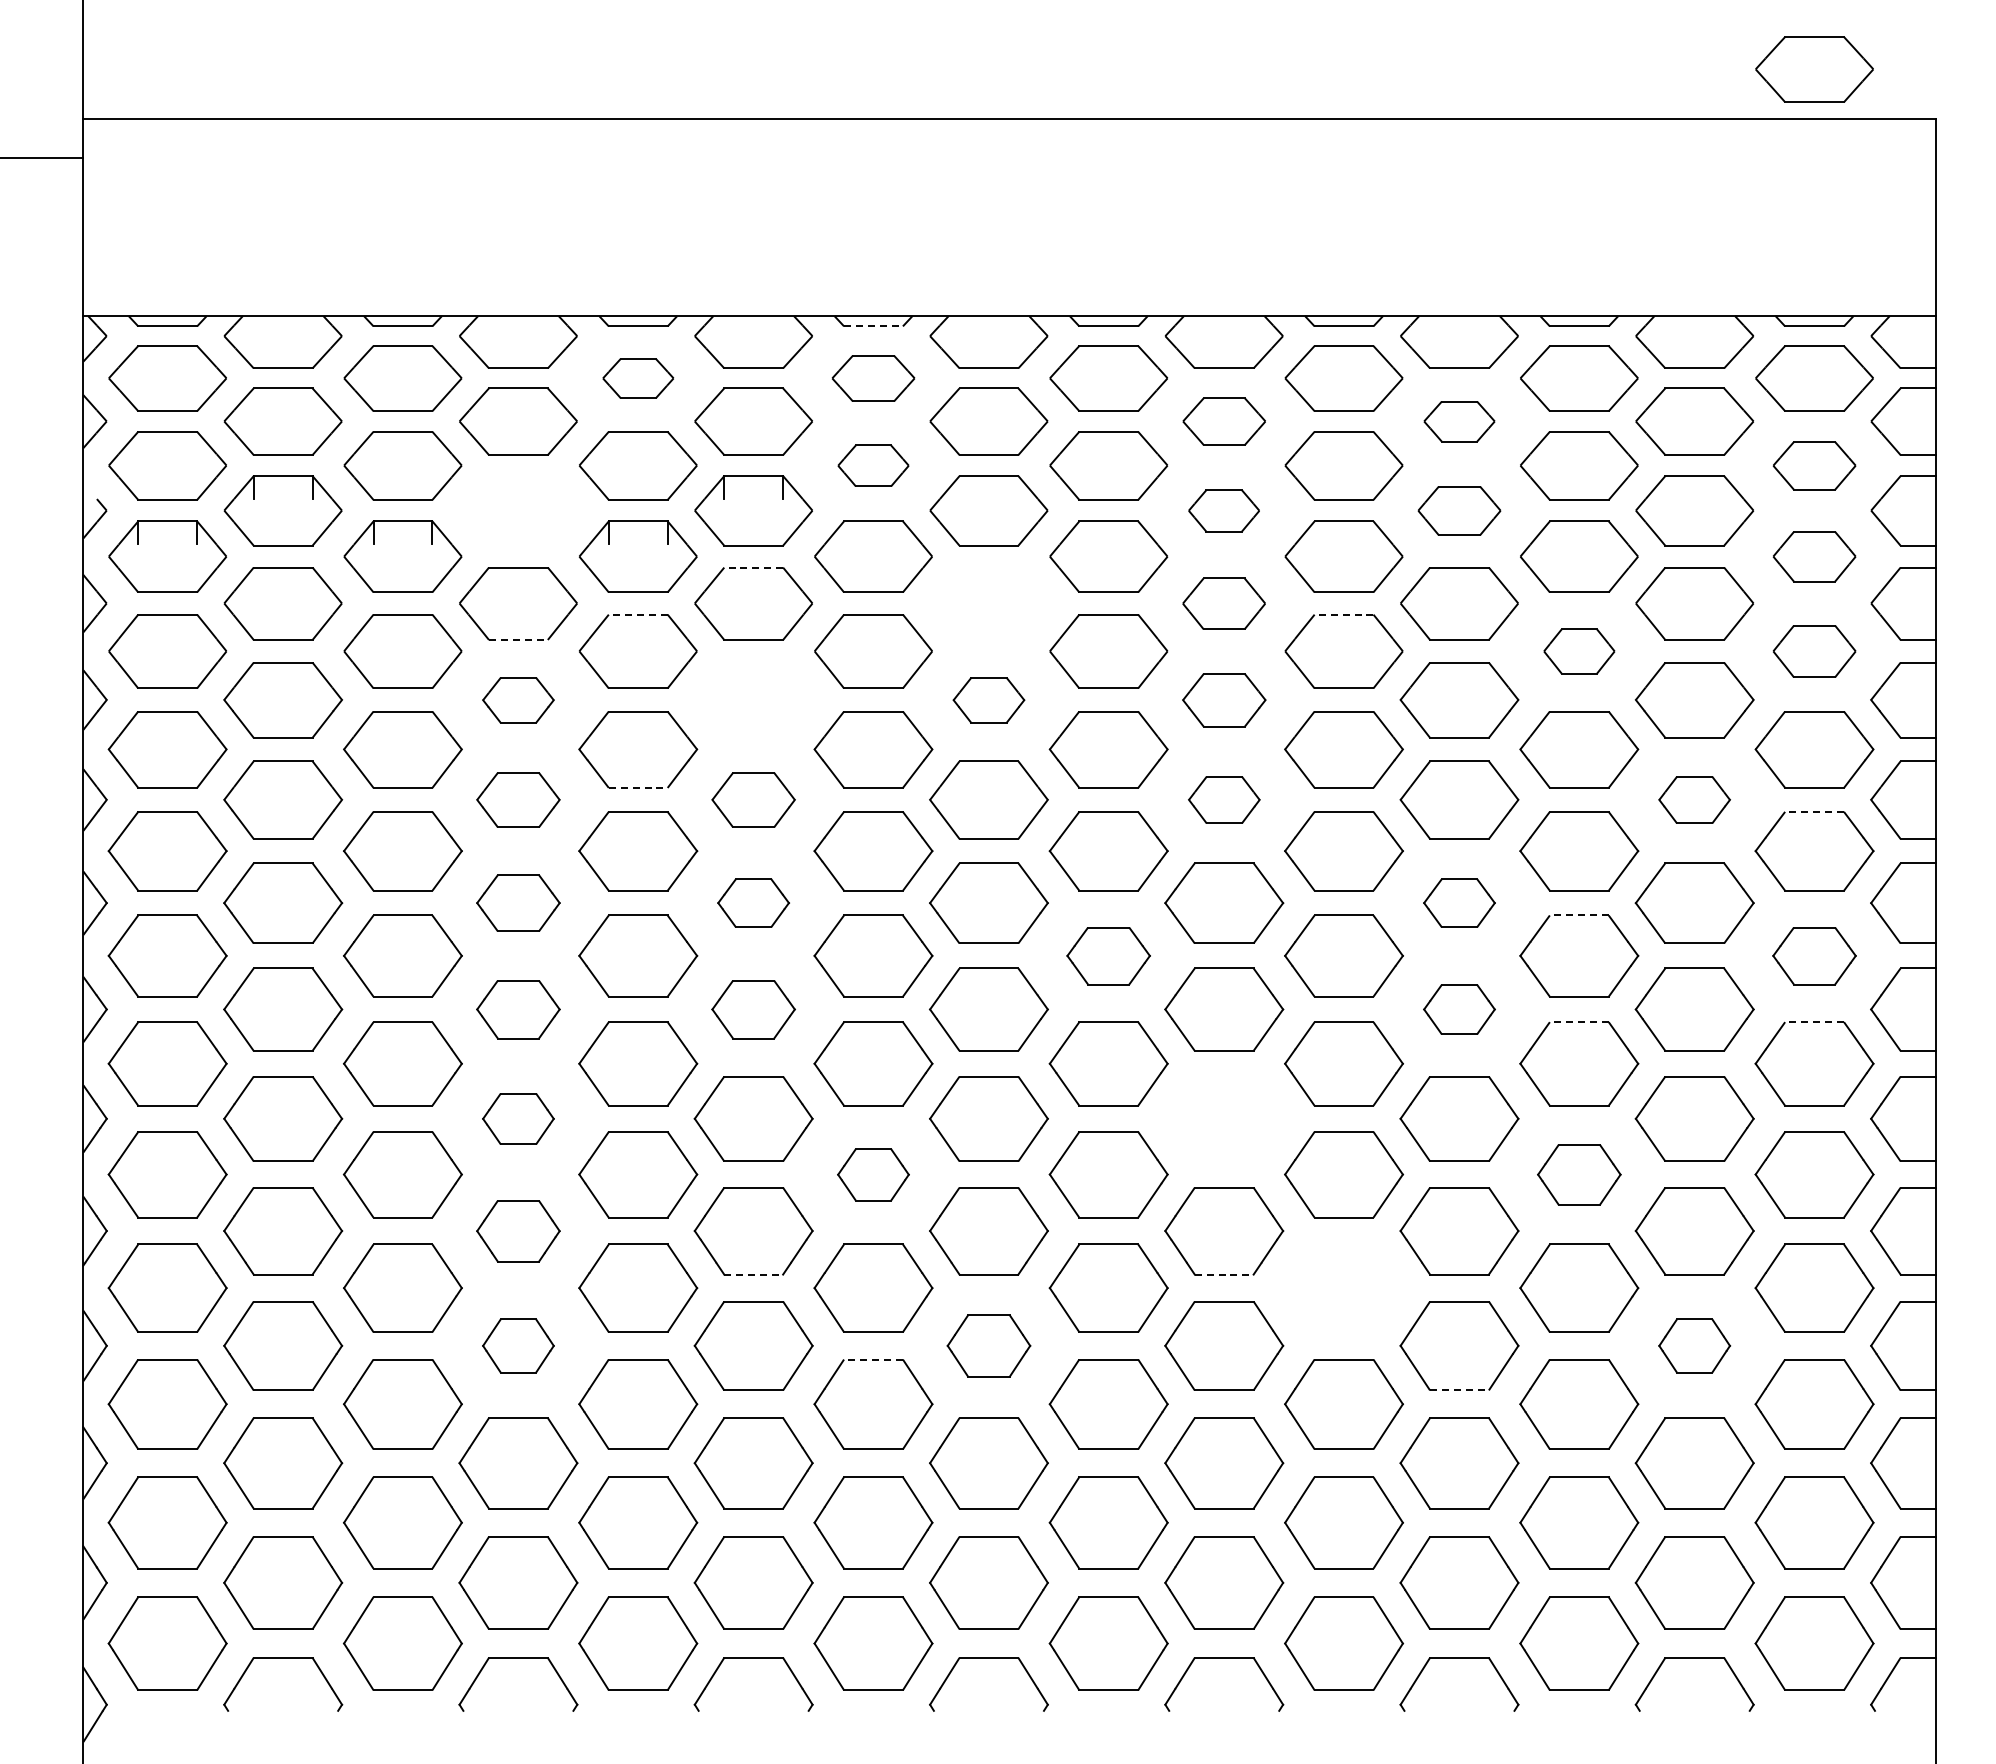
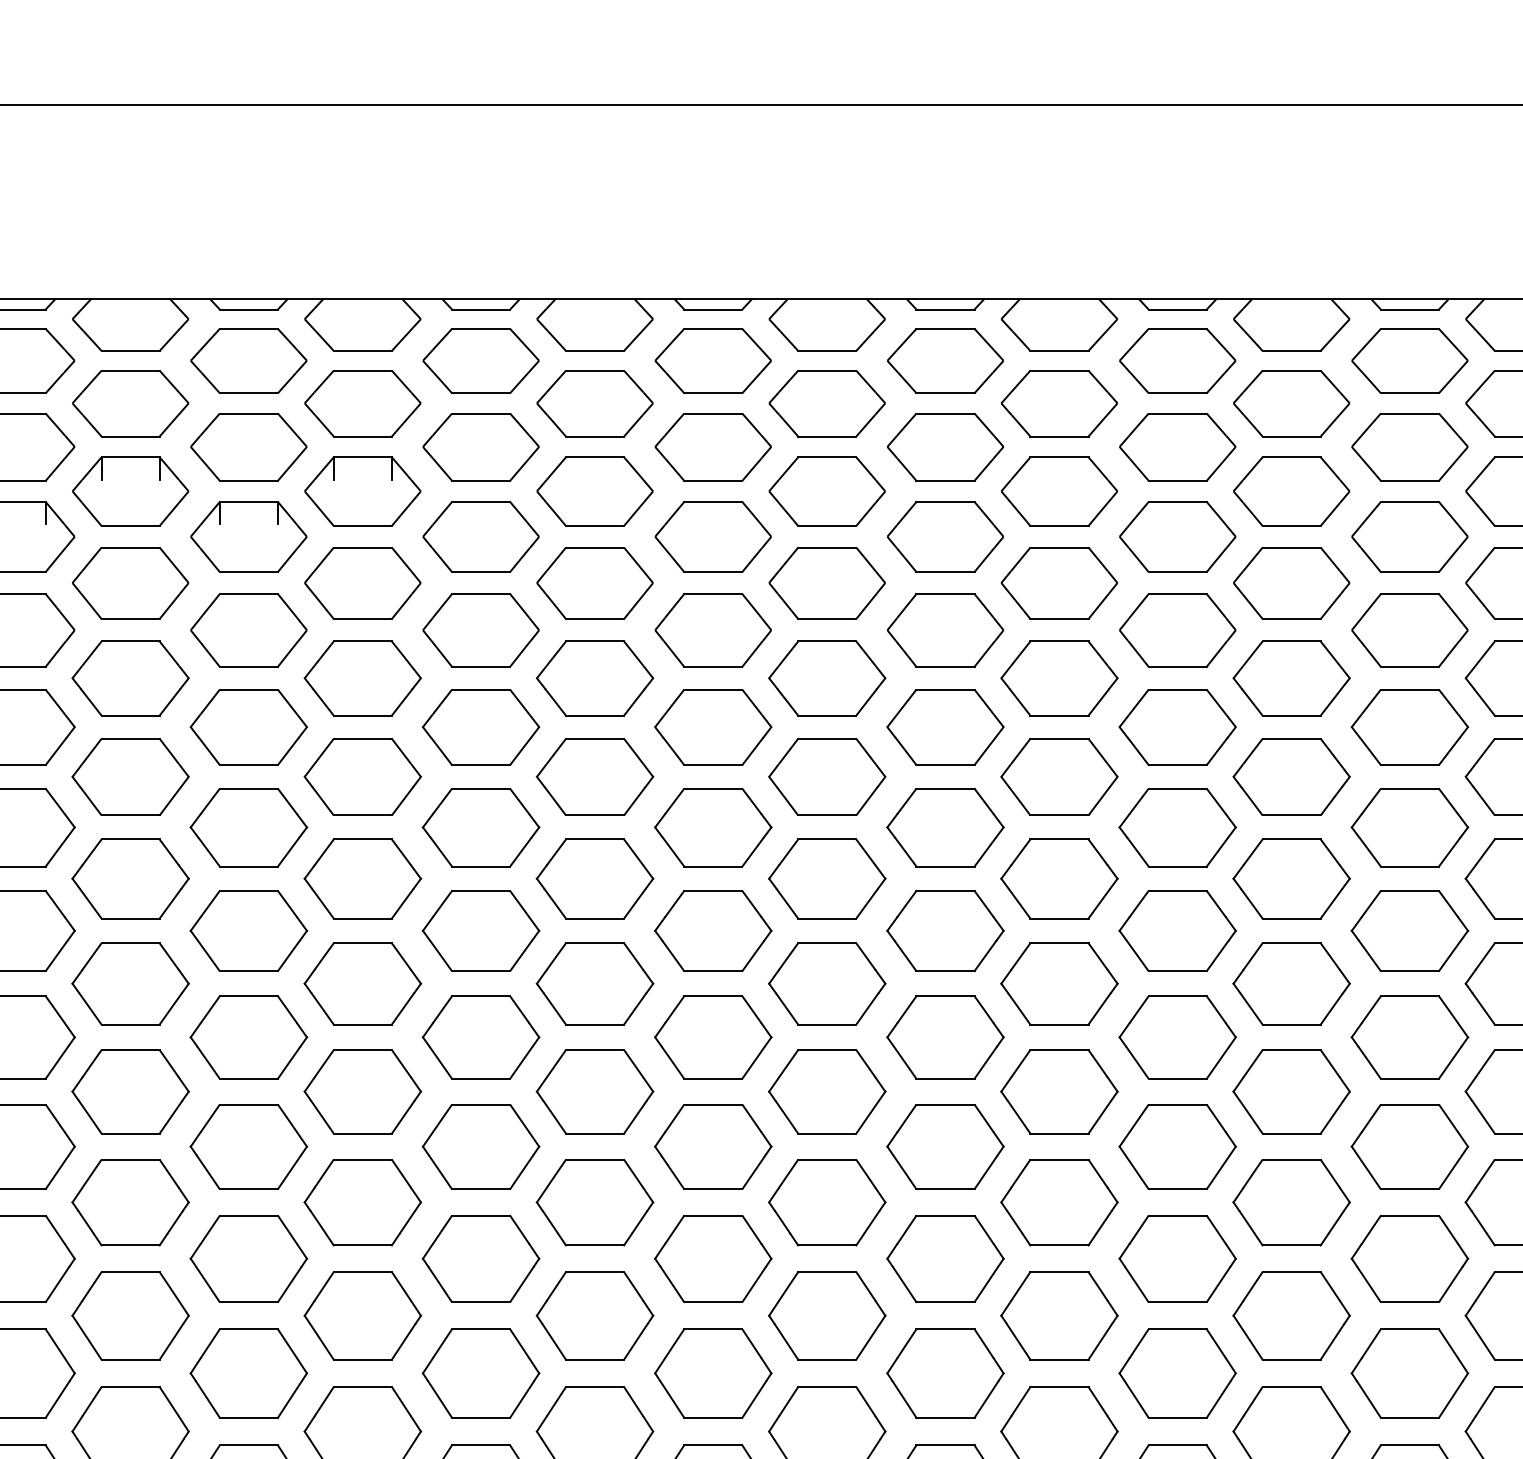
part: (1814, 69) -> (1409, 55), removed
line: (874, 326) -> (482, 309), dashed -> solid
part: (638, 378) -> (249, 360), size x1.67
part: (873, 378) -> (481, 360), size x1.43
part: (1224, 421) -> (827, 403), size x1.43
part: (1459, 421) -> (1059, 403), size x1.67
part: (873, 465) -> (481, 446), size x1.67
part: (1814, 465) -> (1409, 446), size x1.43
part: (518, 510) -> (130, 491), added
part: (1223, 510) -> (826, 491), size x1.67
part: (1459, 510) -> (1059, 491), size x1.43
part: (1814, 556) -> (1409, 536), size x1.43
line: (753, 567) -> (362, 547), dashed -> solid
part: (988, 603) -> (594, 583), added
part: (1223, 603) -> (826, 583), size x1.43
line: (637, 614) -> (248, 593), dashed -> solid
line: (1343, 614) -> (944, 593), dashed -> solid
line: (518, 640) -> (130, 619), dashed -> solid
part: (1579, 651) -> (1177, 630), size x1.67
part: (1814, 651) -> (1409, 630), size x1.43
part: (518, 700) -> (130, 678), size x1.67
part: (753, 700) -> (362, 678), added
part: (988, 700) -> (594, 678), size x1.67
part: (1224, 700) -> (827, 678), size x1.43
line: (638, 787) -> (249, 764), dashed -> solid
part: (518, 799) -> (130, 776), size x1.43
part: (753, 799) -> (362, 776), size x1.43
part: (1224, 799) -> (827, 776), size x1.67
part: (1694, 799) -> (1291, 776), size x1.67
line: (1814, 811) -> (1409, 788), dashed -> solid
part: (518, 902) -> (130, 878), size x1.43
part: (753, 902) -> (362, 878), size x1.67
part: (1459, 902) -> (1059, 878), size x1.67
line: (1578, 915) -> (1176, 890), dashed -> solid
part: (1108, 955) -> (713, 930), size x1.43
part: (1814, 955) -> (1409, 930), size x1.43
part: (518, 1009) -> (130, 983), size x1.43
part: (753, 1009) -> (362, 983), size x1.43
part: (1459, 1009) -> (1059, 983), size x1.67
line: (1578, 1022) -> (1176, 996), dashed -> solid
line: (1814, 1022) -> (1409, 996), dashed -> solid
part: (518, 1118) -> (130, 1091), size x1.67
part: (1224, 1118) -> (827, 1091), added
part: (873, 1174) -> (481, 1146), size x1.67
part: (1579, 1174) -> (1177, 1146), size x1.43
part: (518, 1231) -> (130, 1202), size x1.43
line: (754, 1274) -> (363, 1245), dashed -> solid
line: (1224, 1274) -> (827, 1245), dashed -> solid
part: (1343, 1287) -> (944, 1258), added
part: (518, 1345) -> (130, 1315), size x1.67
part: (988, 1345) -> (594, 1315), size x1.43
part: (1694, 1345) -> (1291, 1315), size x1.67
line: (873, 1359) -> (481, 1329), dashed -> solid
line: (1459, 1390) -> (1059, 1359), dashed -> solid

